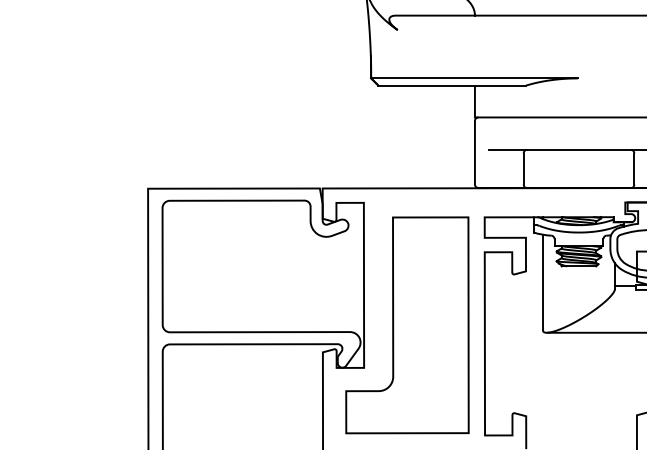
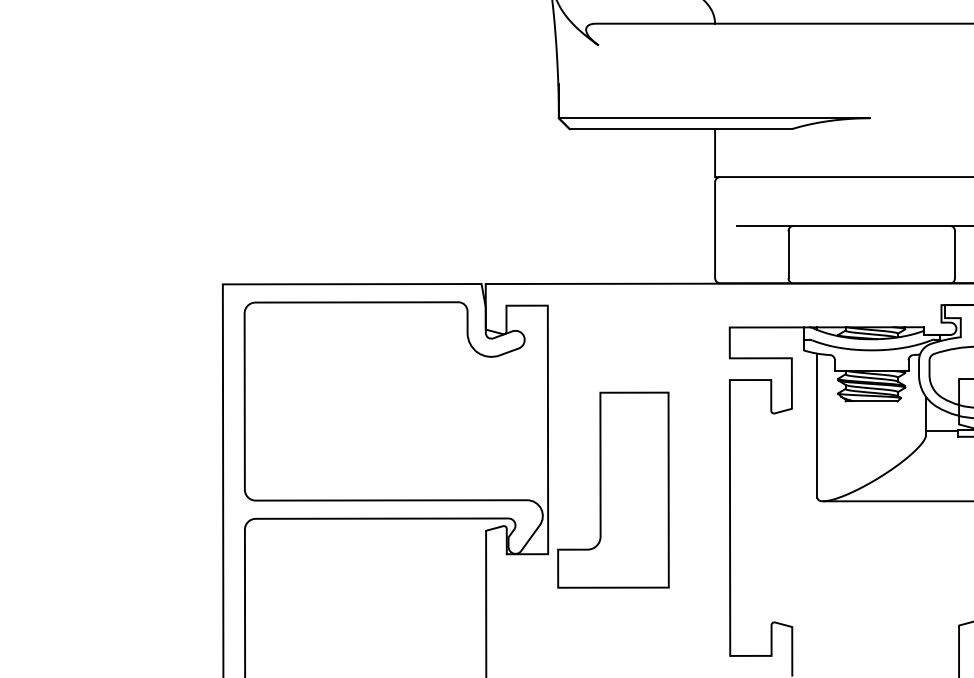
part: (407, 325) -> (613, 490), size x0.6

